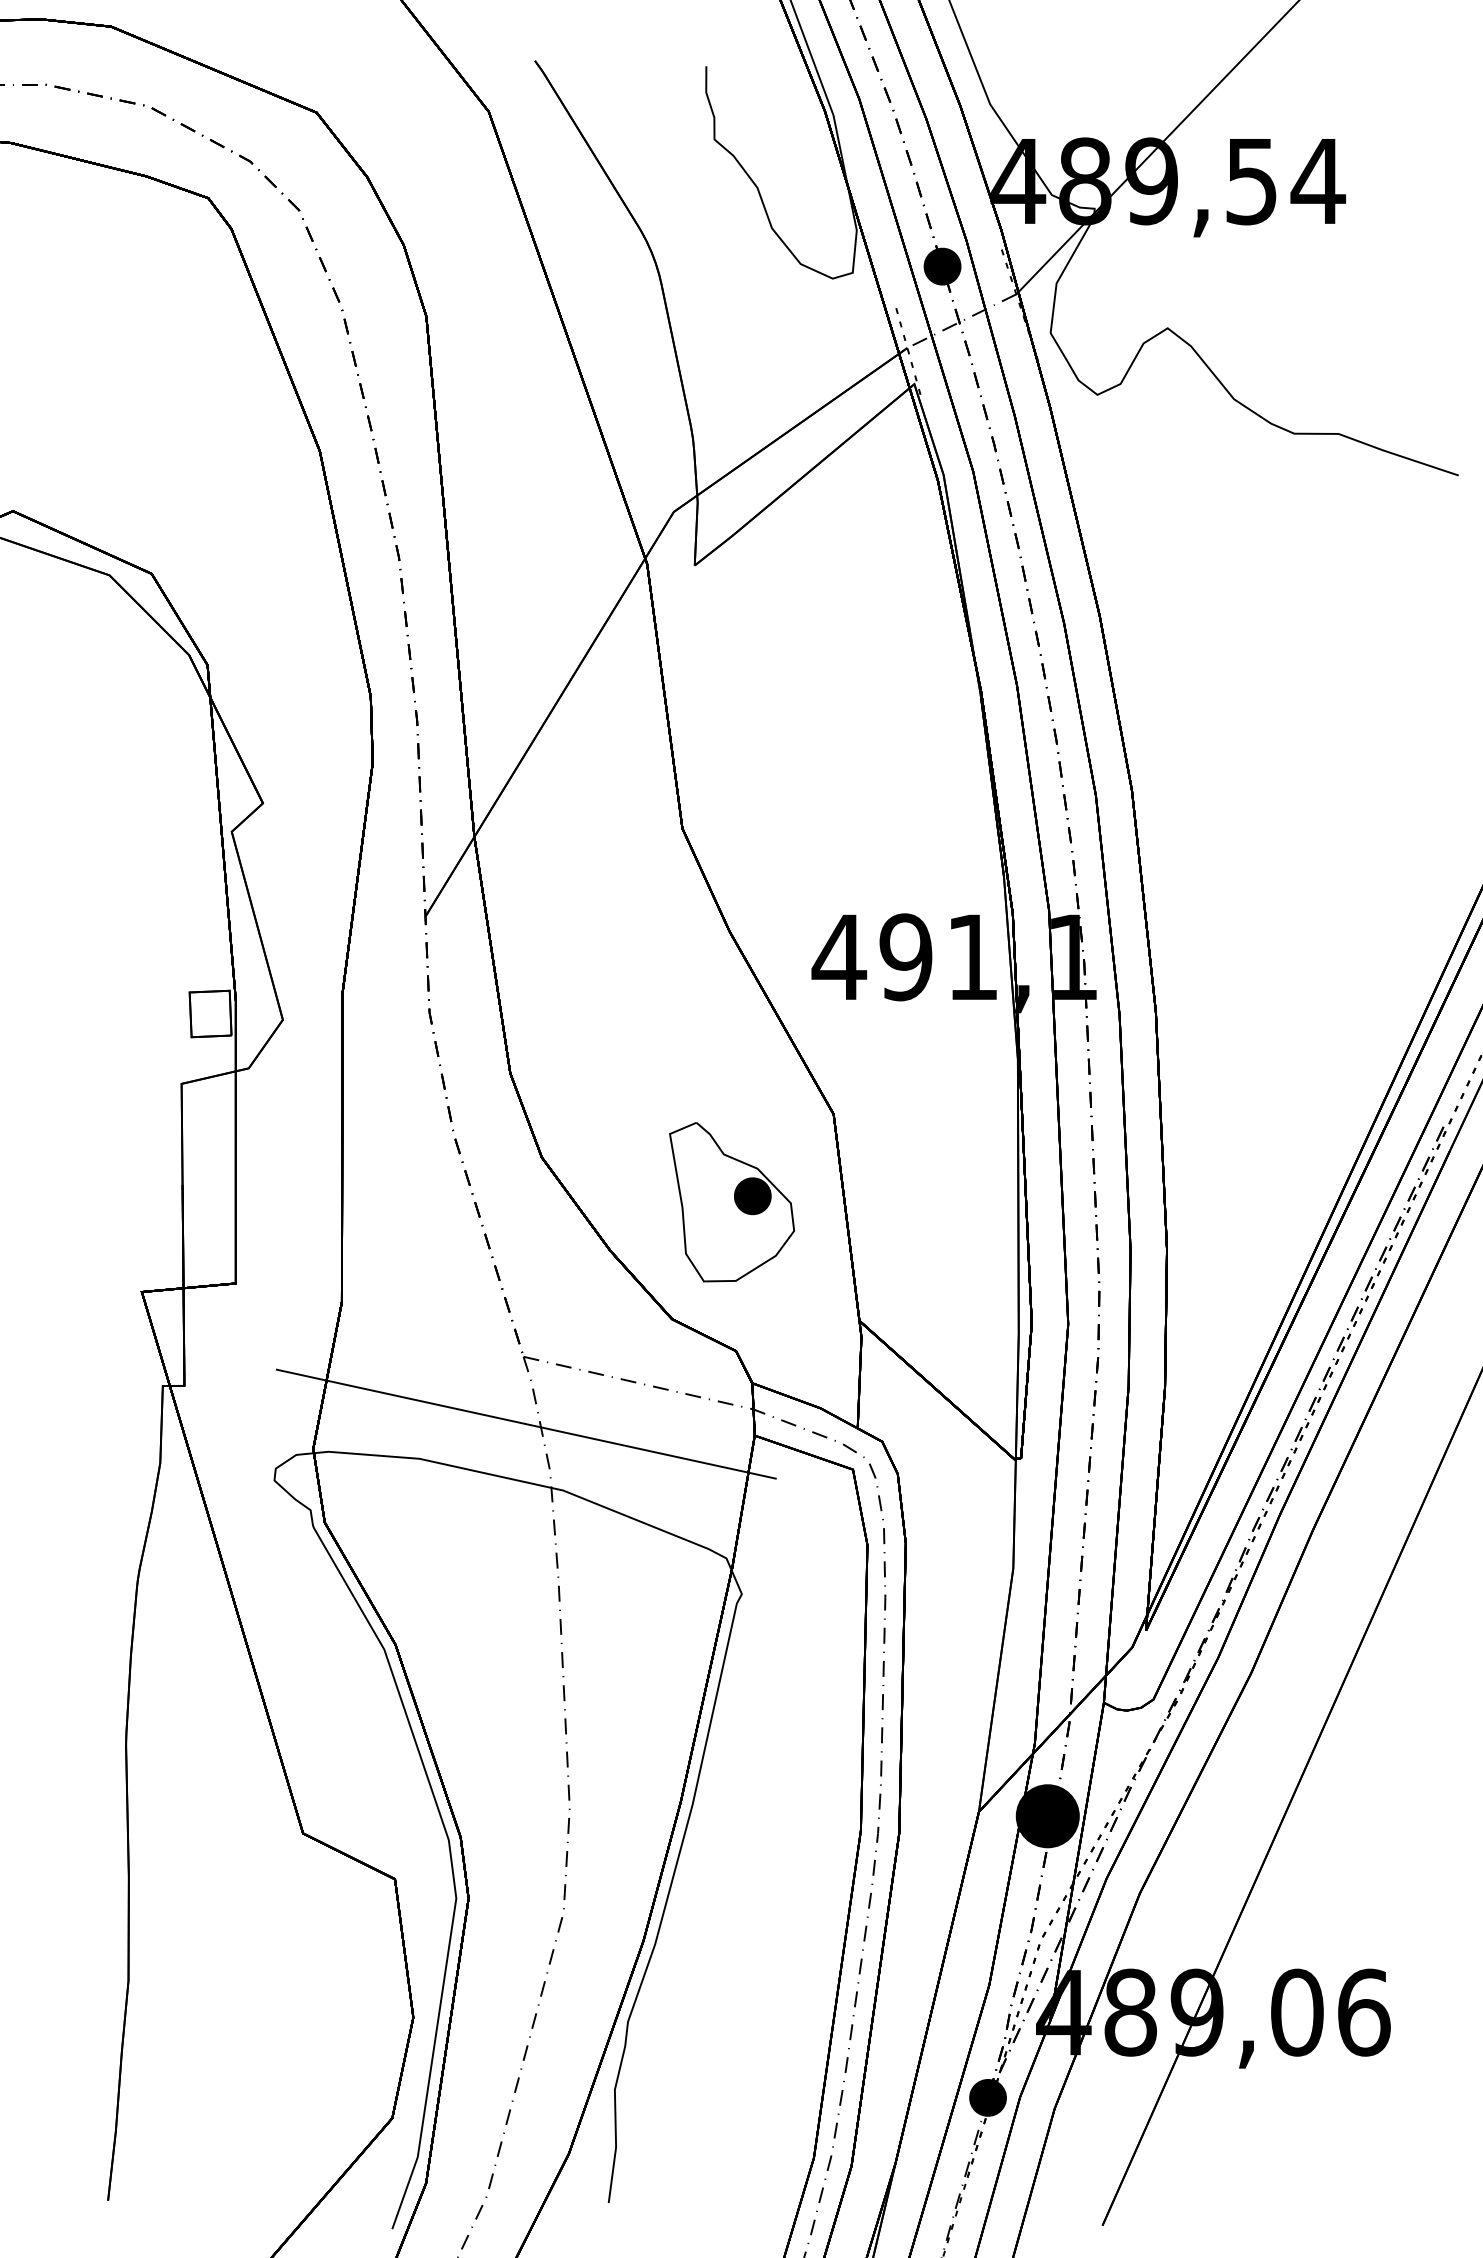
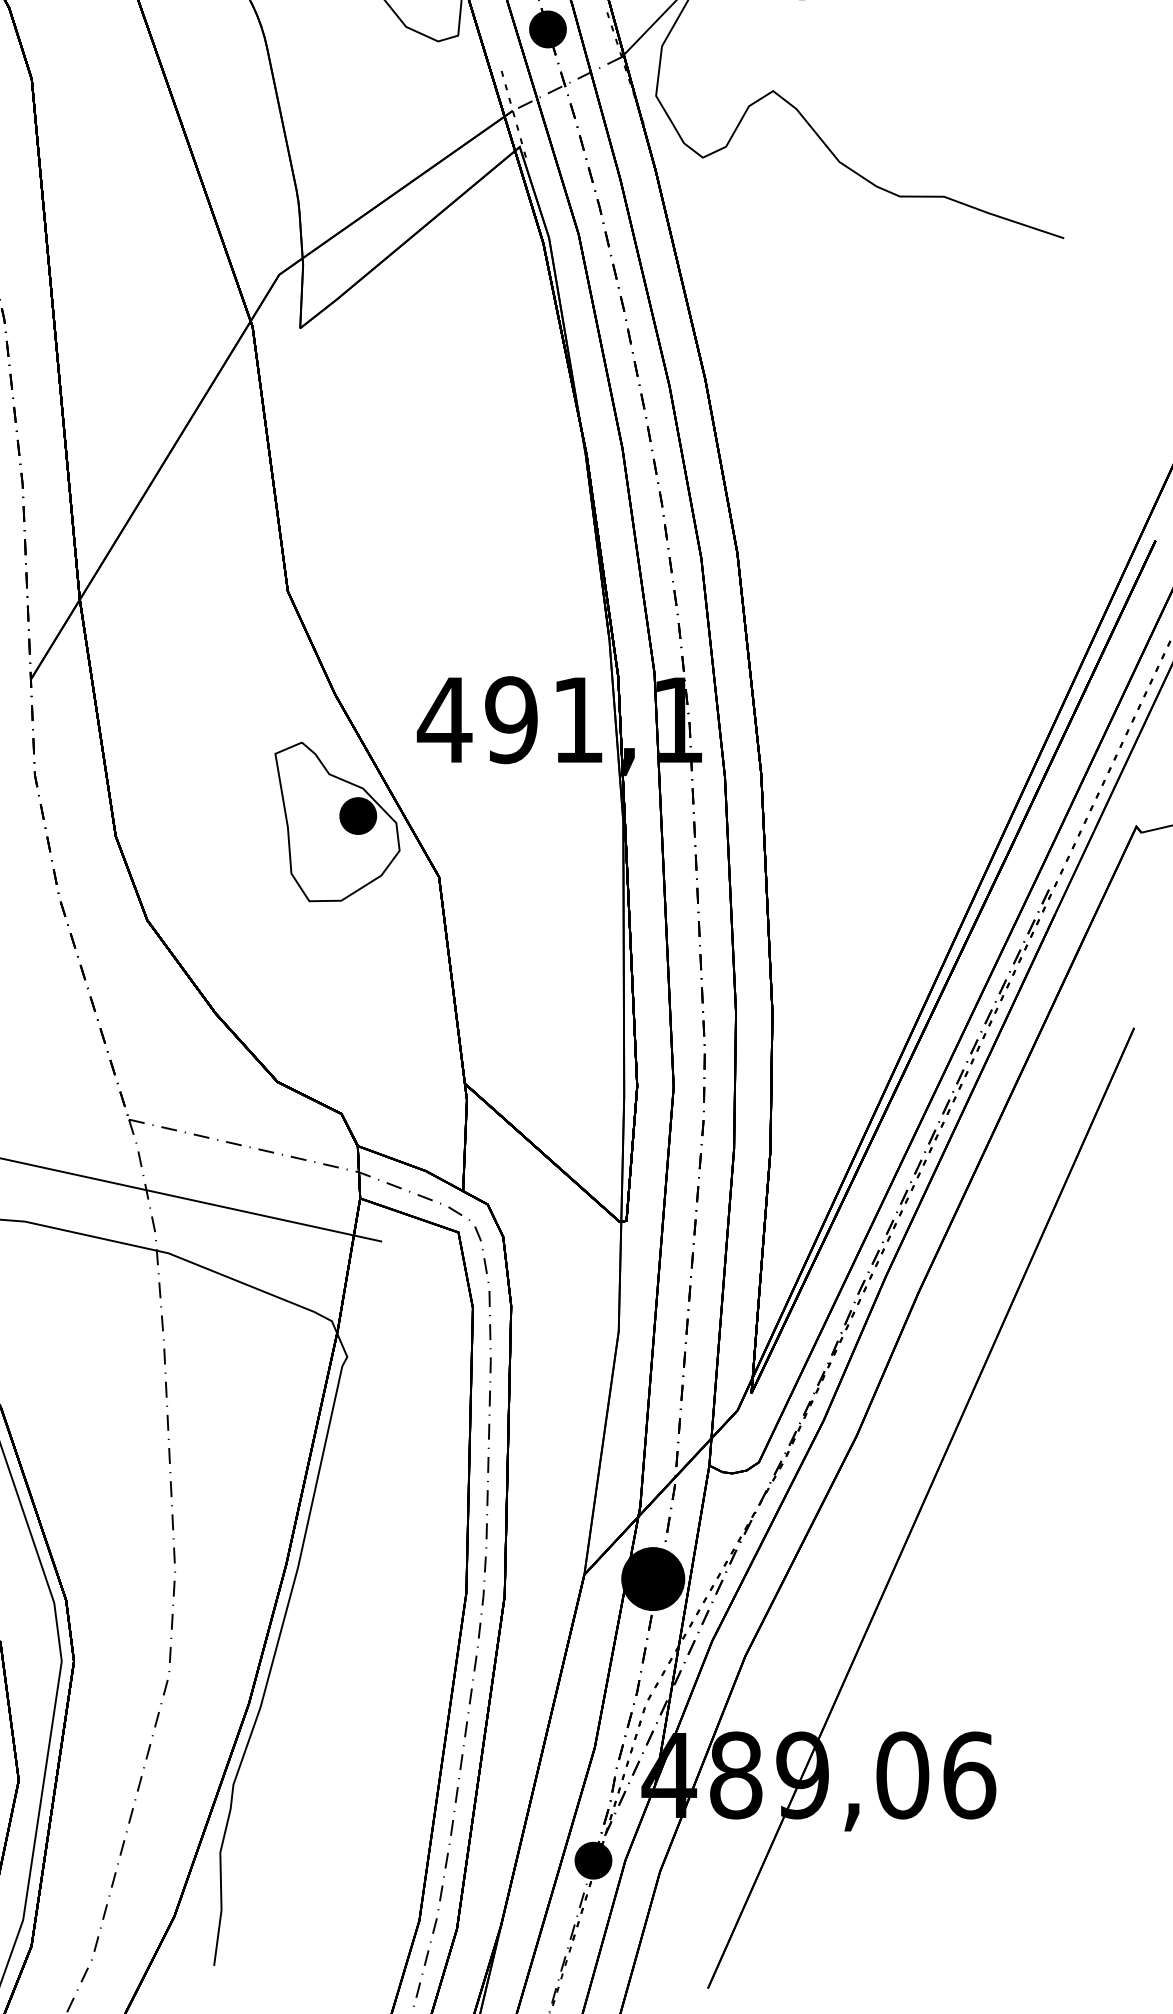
part: (732, 1202) -> (337, 822), moved

